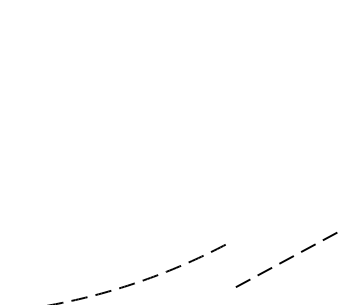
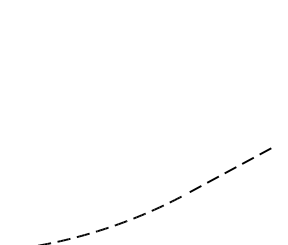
line: (286, 259) -> (230, 169), moved

